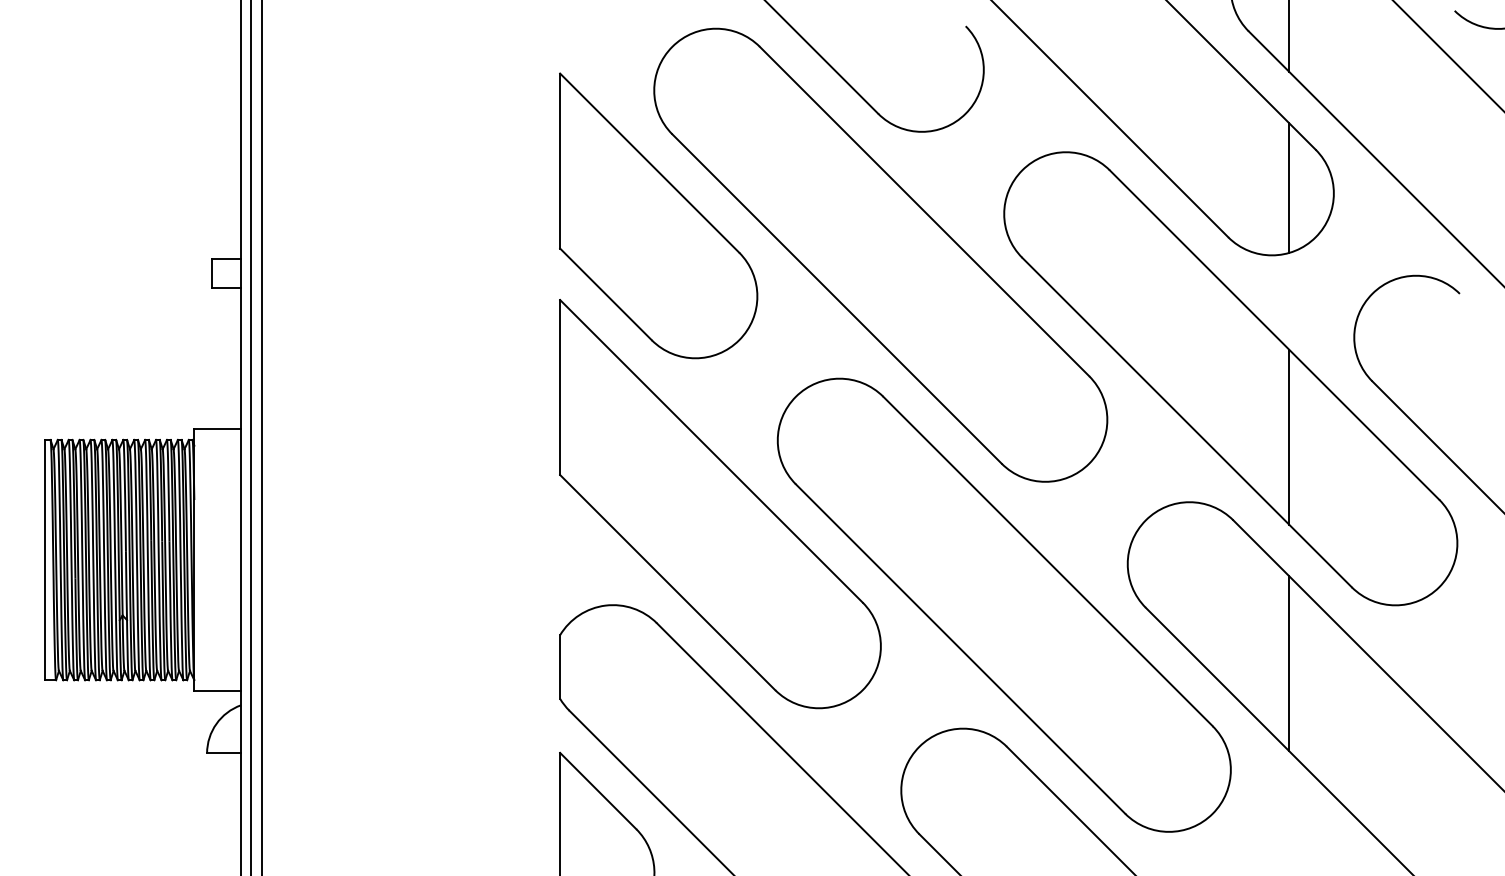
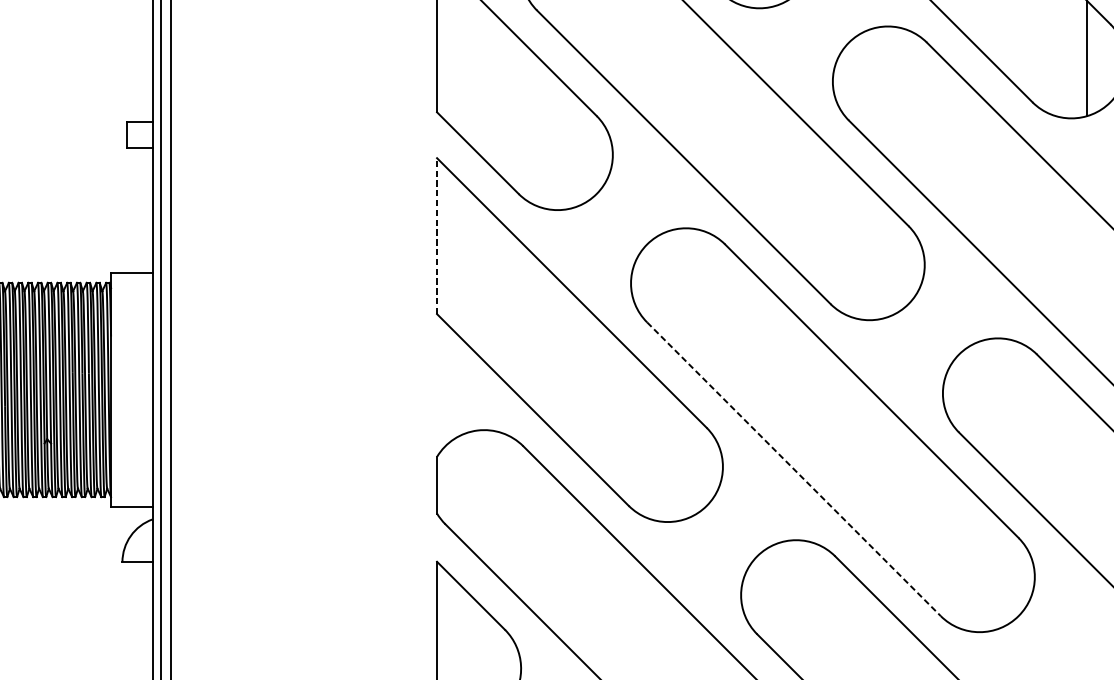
line: (560, 387) -> (437, 236), solid -> dashed
line: (1289, 436) -> (1087, 279), removed
line: (960, 649) -> (793, 469), solid -> dashed
line: (1289, 663) -> (1087, 482), removed

